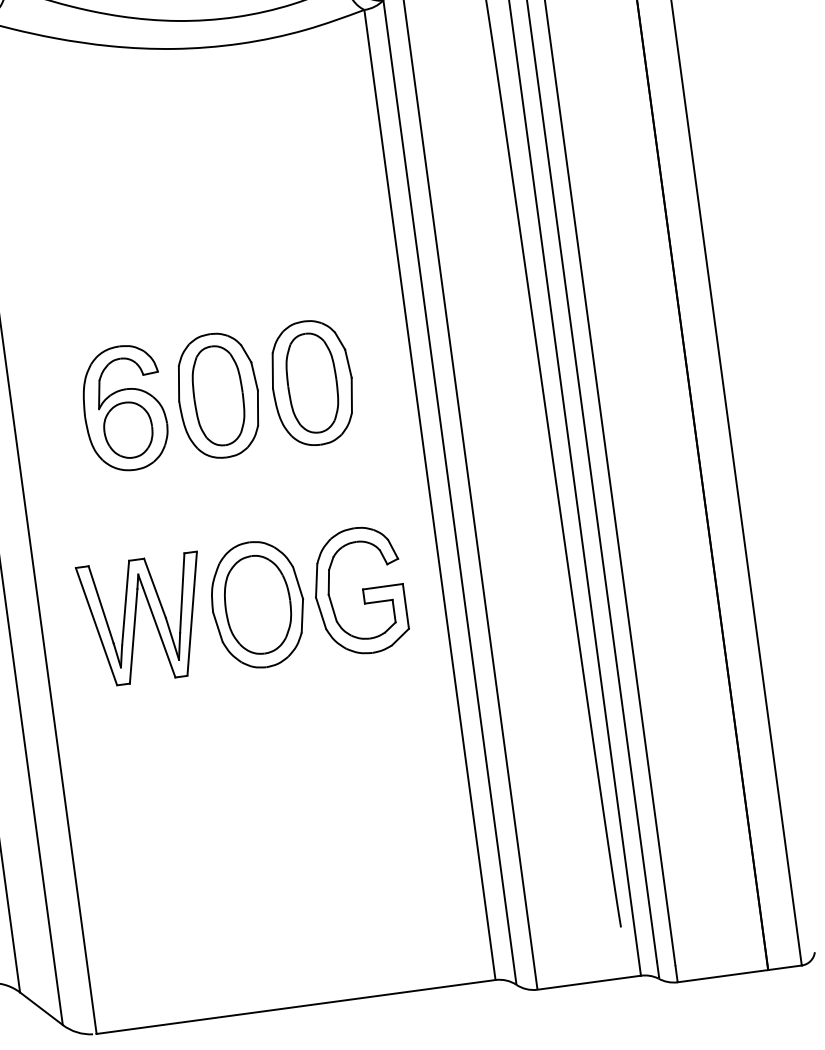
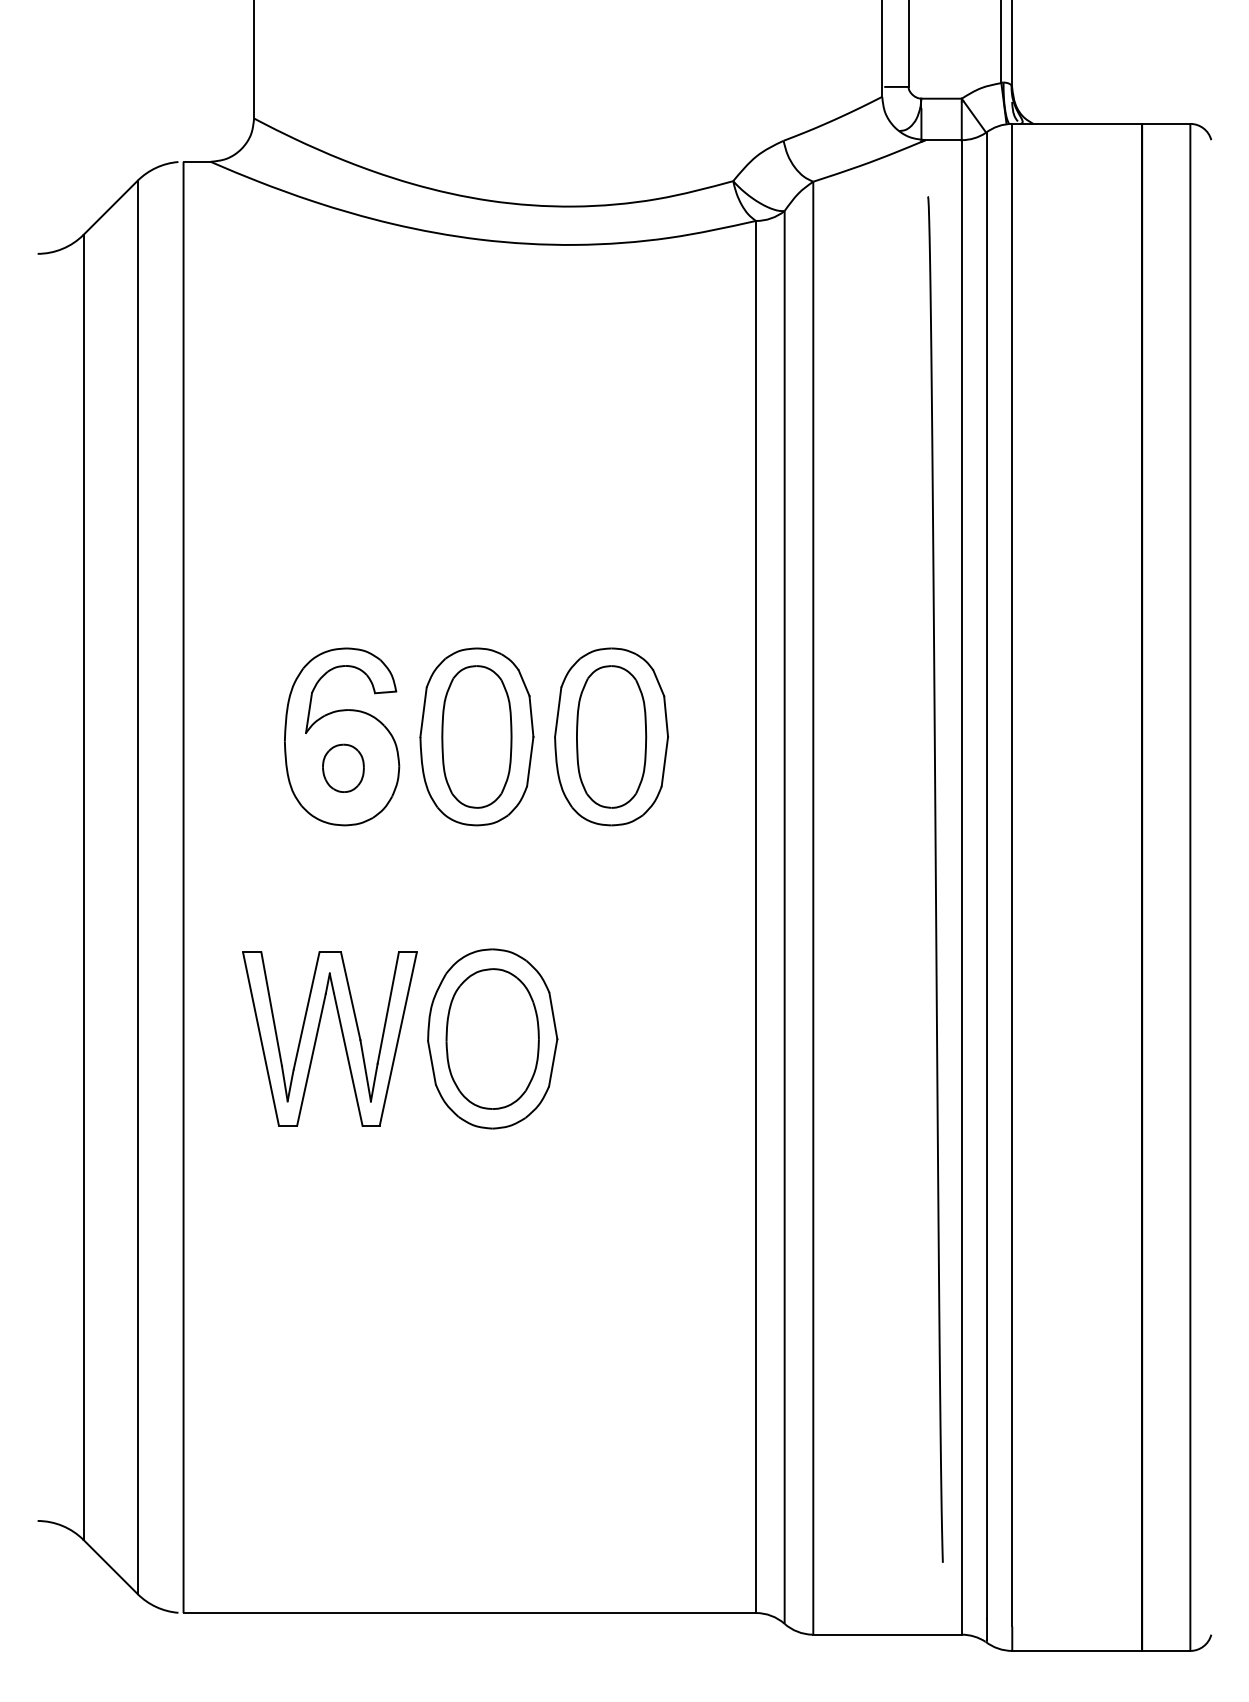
part: (128, 430) -> (343, 768), size x0.6
part: (358, 590) -> (637, 1038), removed

